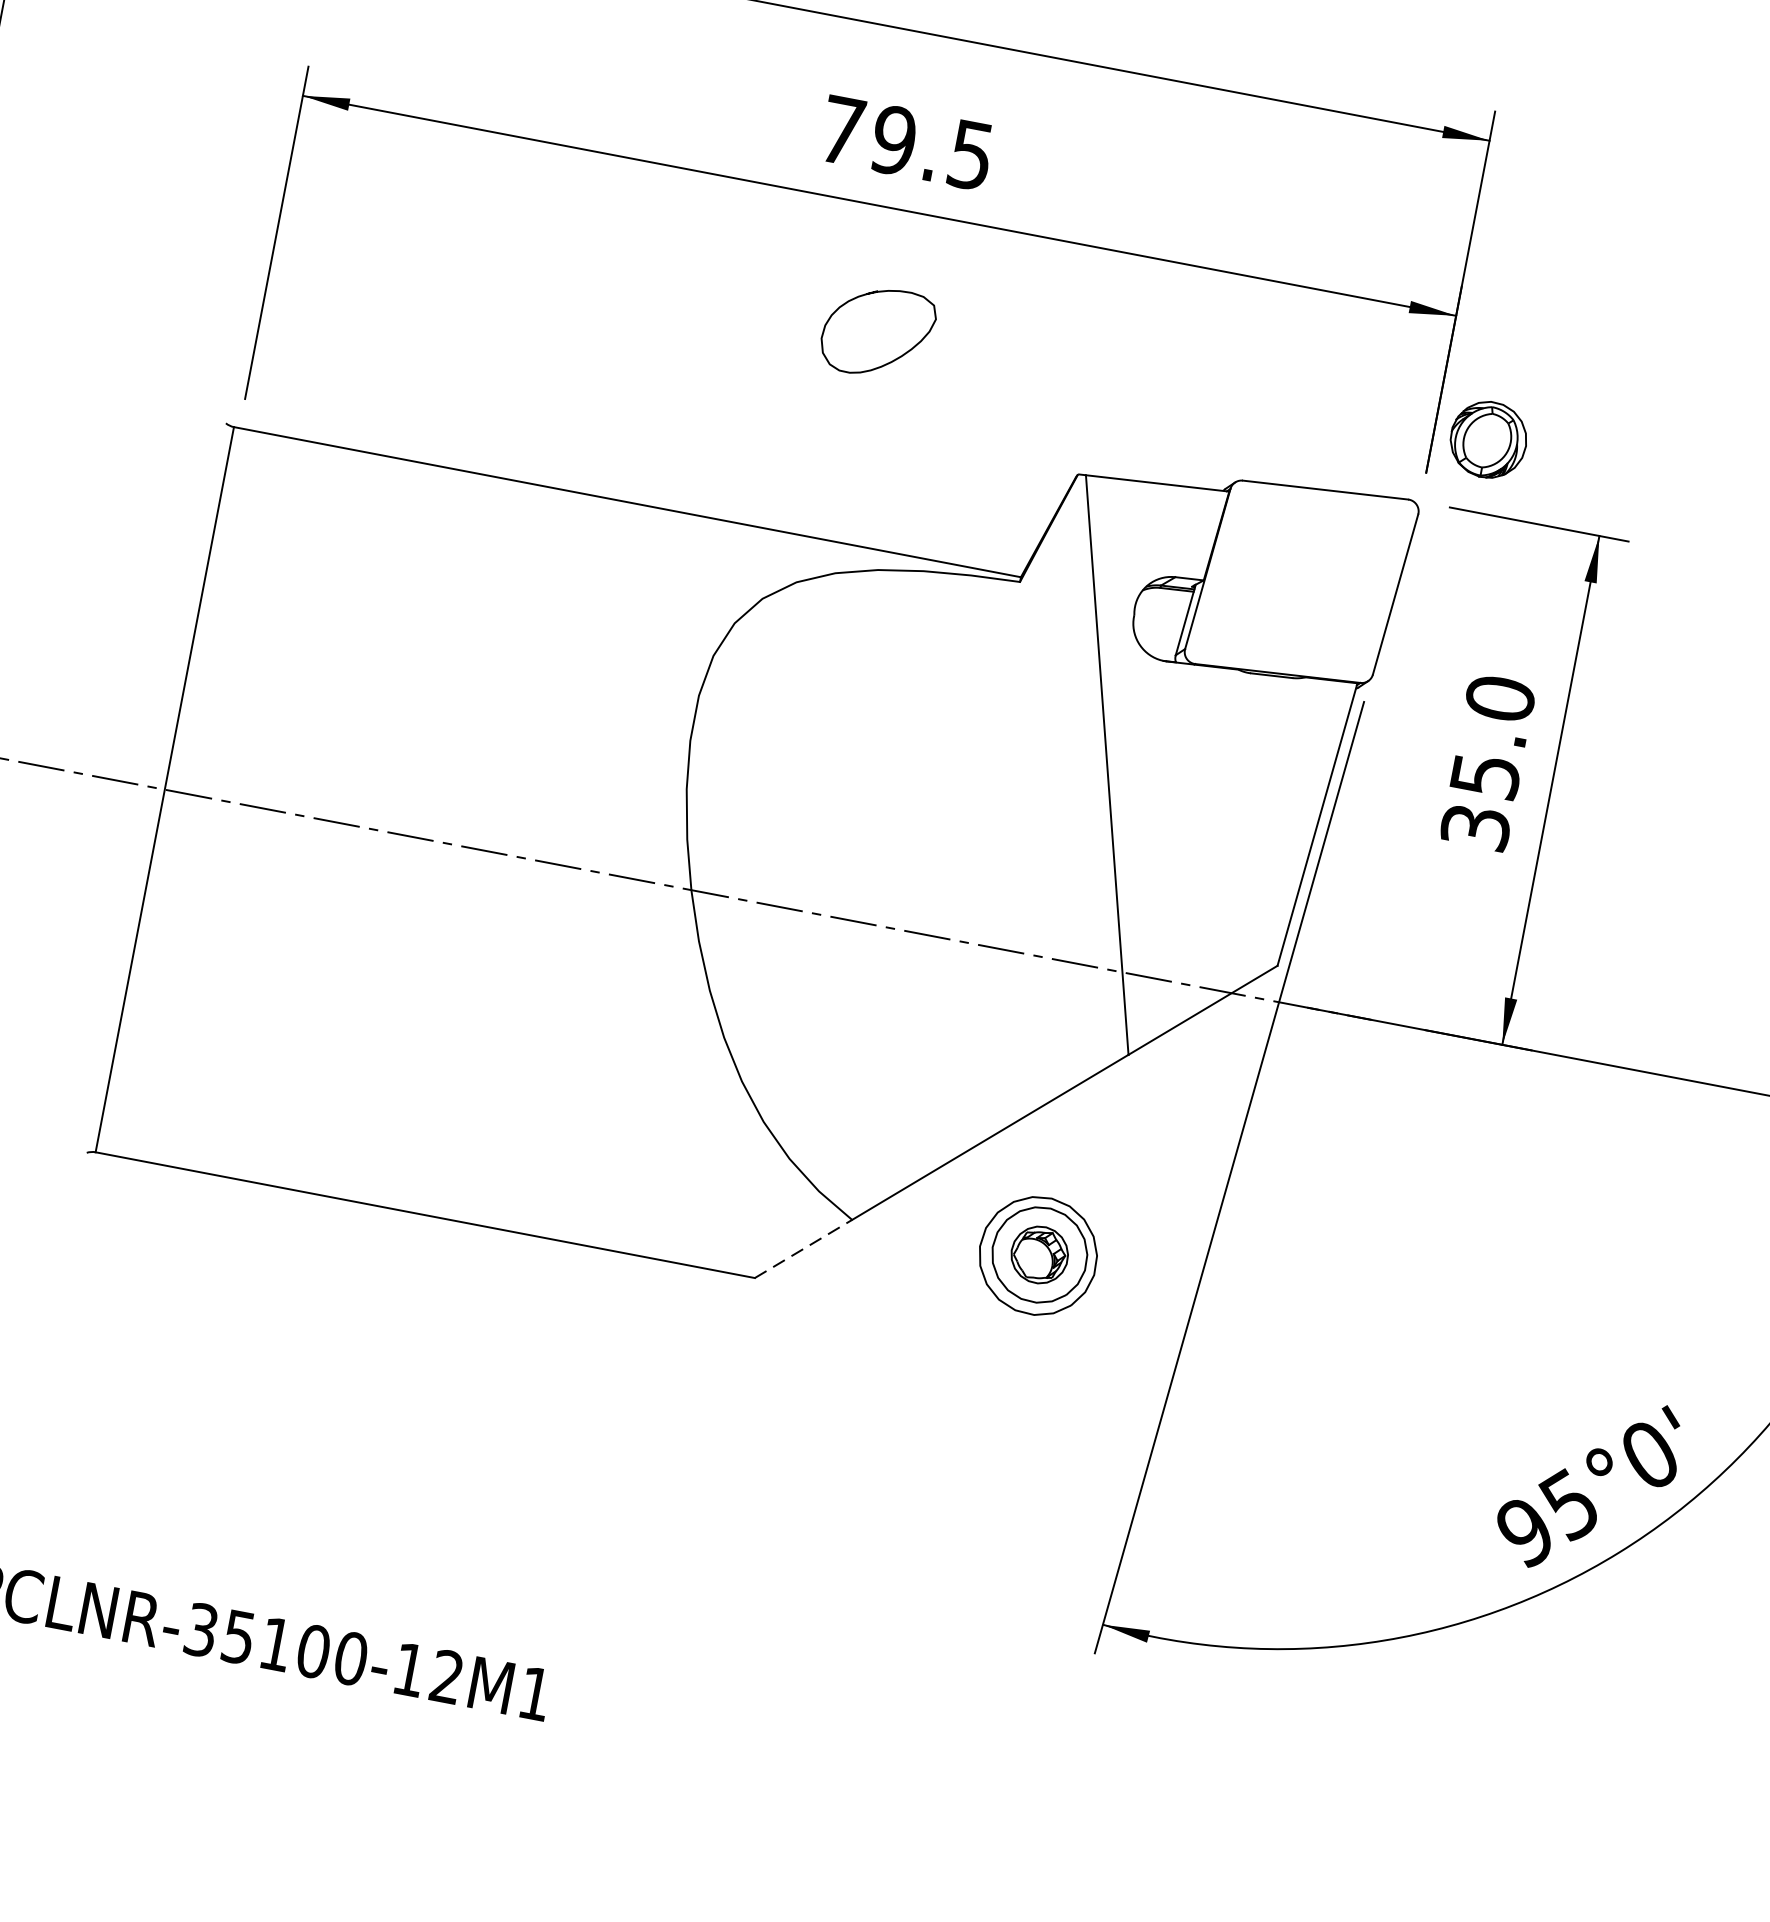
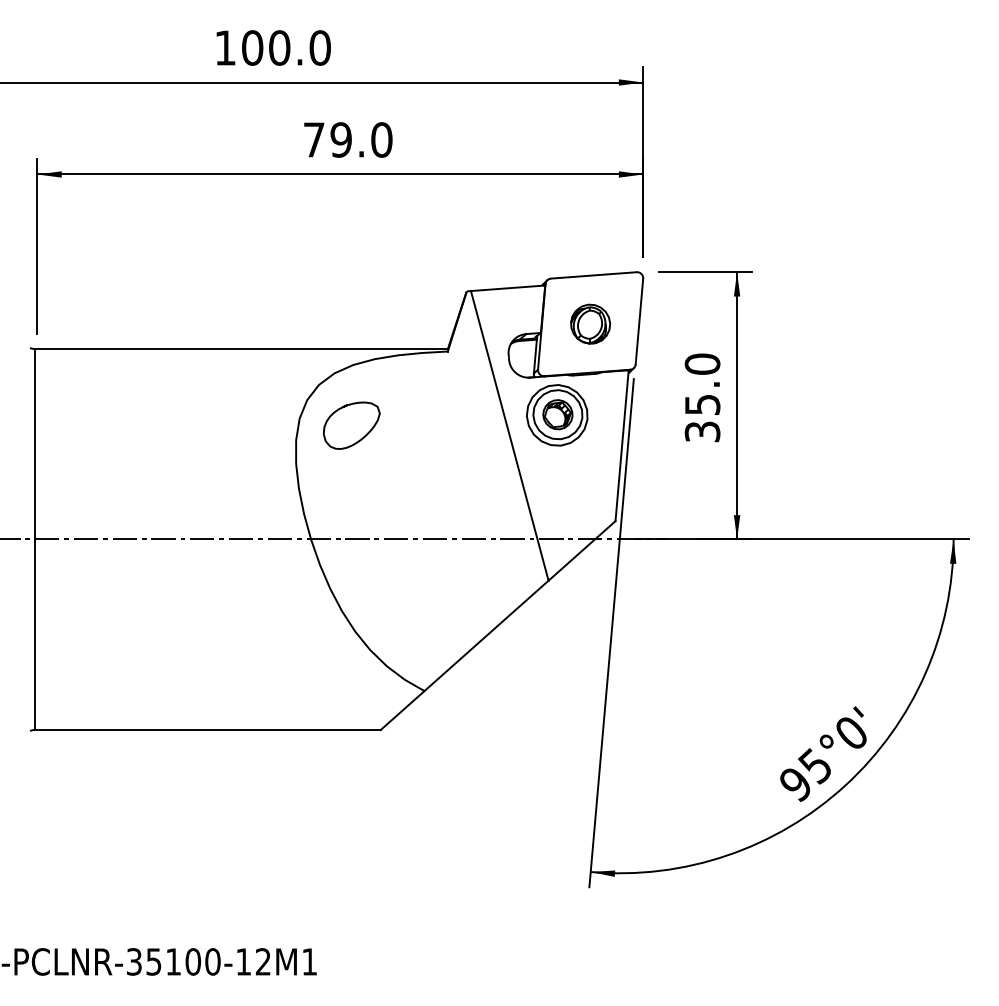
text: (970, 154) -> (381, 139), 79.5 -> 79.0
curve: (887, 361) -> (359, 439), moved
part: (1488, 438) -> (590, 323), moved
line: (805, 1249) -> (403, 710), dashed -> solid
part: (1038, 1256) -> (557, 415), moved

